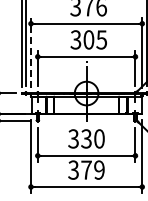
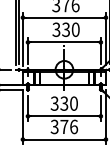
text: (95, 39) -> (71, 29), 305 -> 330
line: (31, 52) -> (23, 39), dashed -> solid
text: (99, 169) -> (74, 126), 379 -> 376

